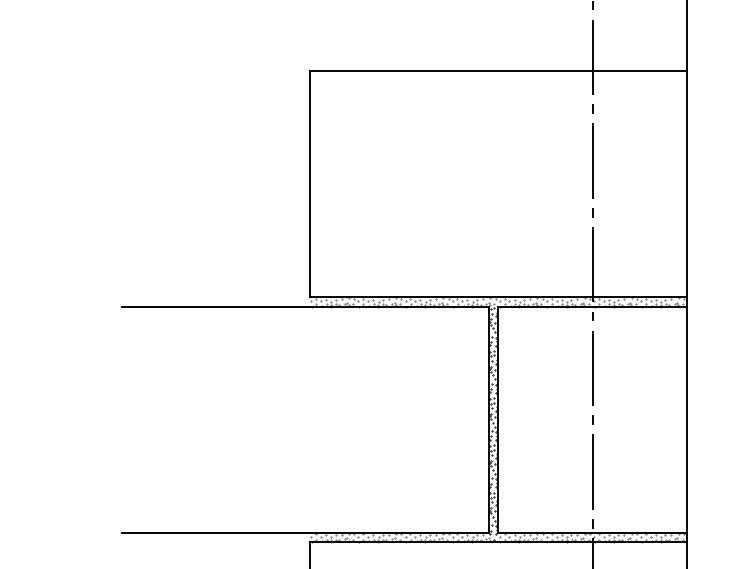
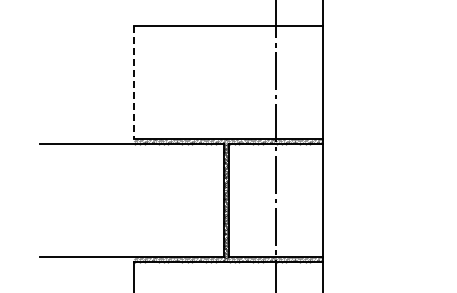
line: (310, 183) -> (134, 82), solid -> dashed

